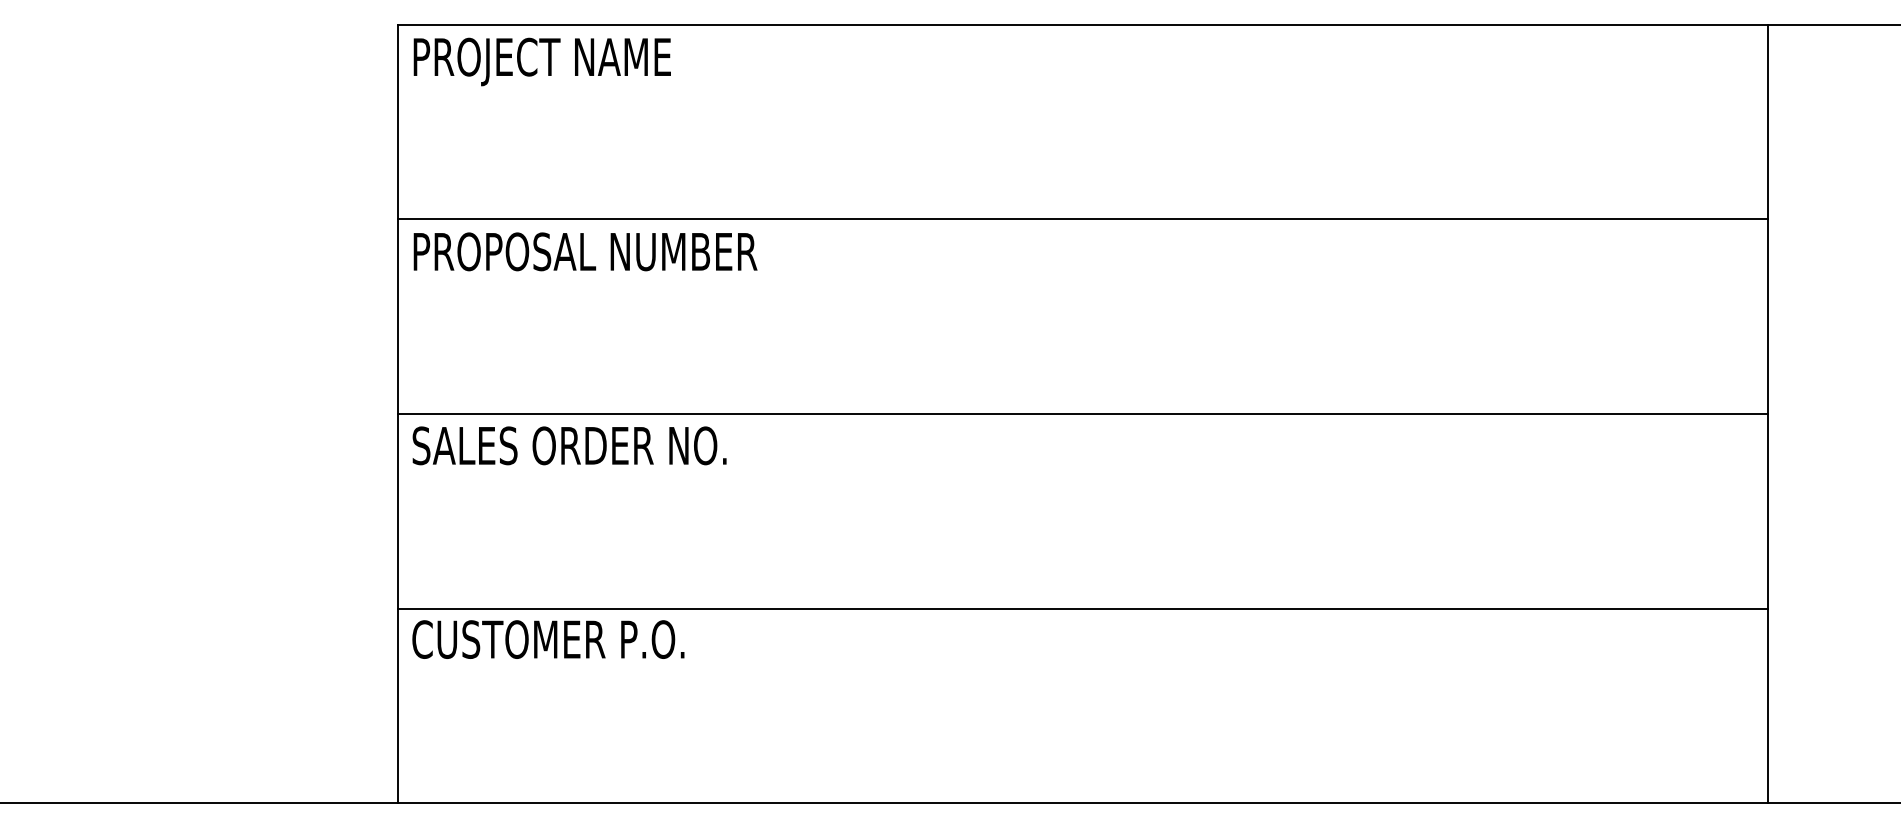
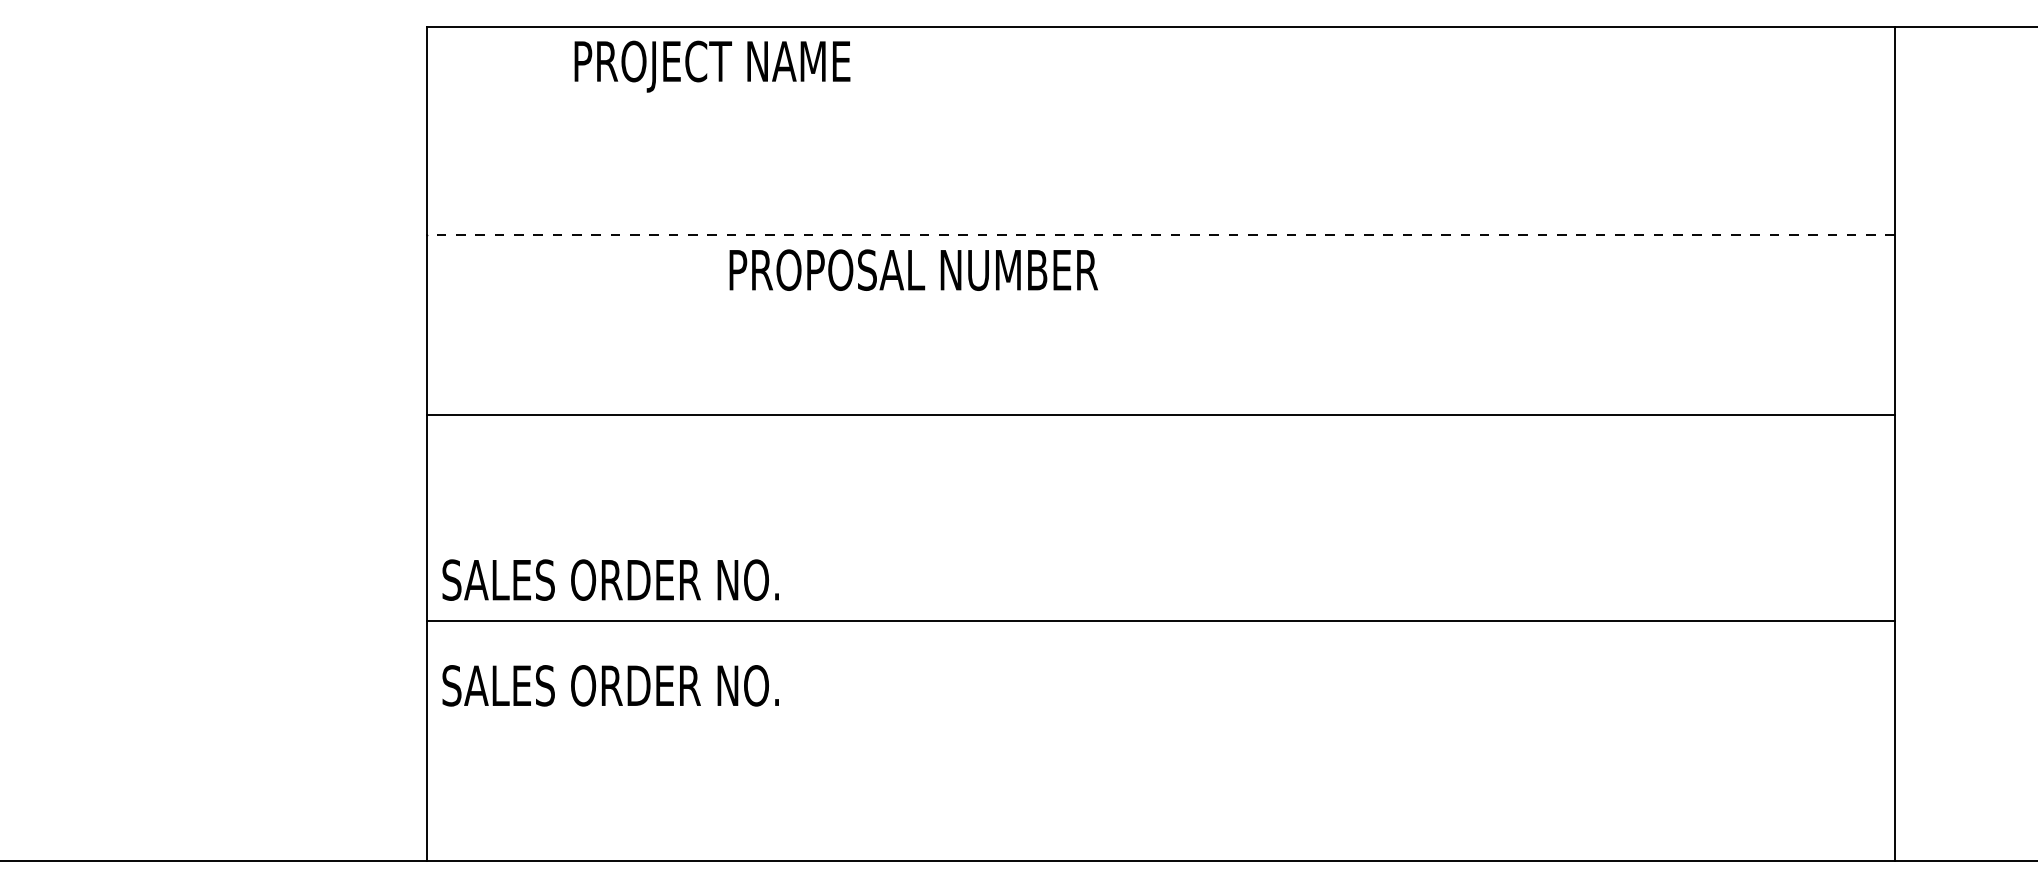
text: (542, 61) -> (712, 66), moved
line: (1083, 219) -> (1161, 235), solid -> dashed
text: (585, 251) -> (913, 269), moved
line: (1083, 414) -> (1161, 415), moved
text: (569, 445) -> (610, 579), moved
line: (1083, 608) -> (1161, 620), moved
text: (569, 639) -> (610, 685), CUSTOMER P.O. -> SALES ORDER NO.

